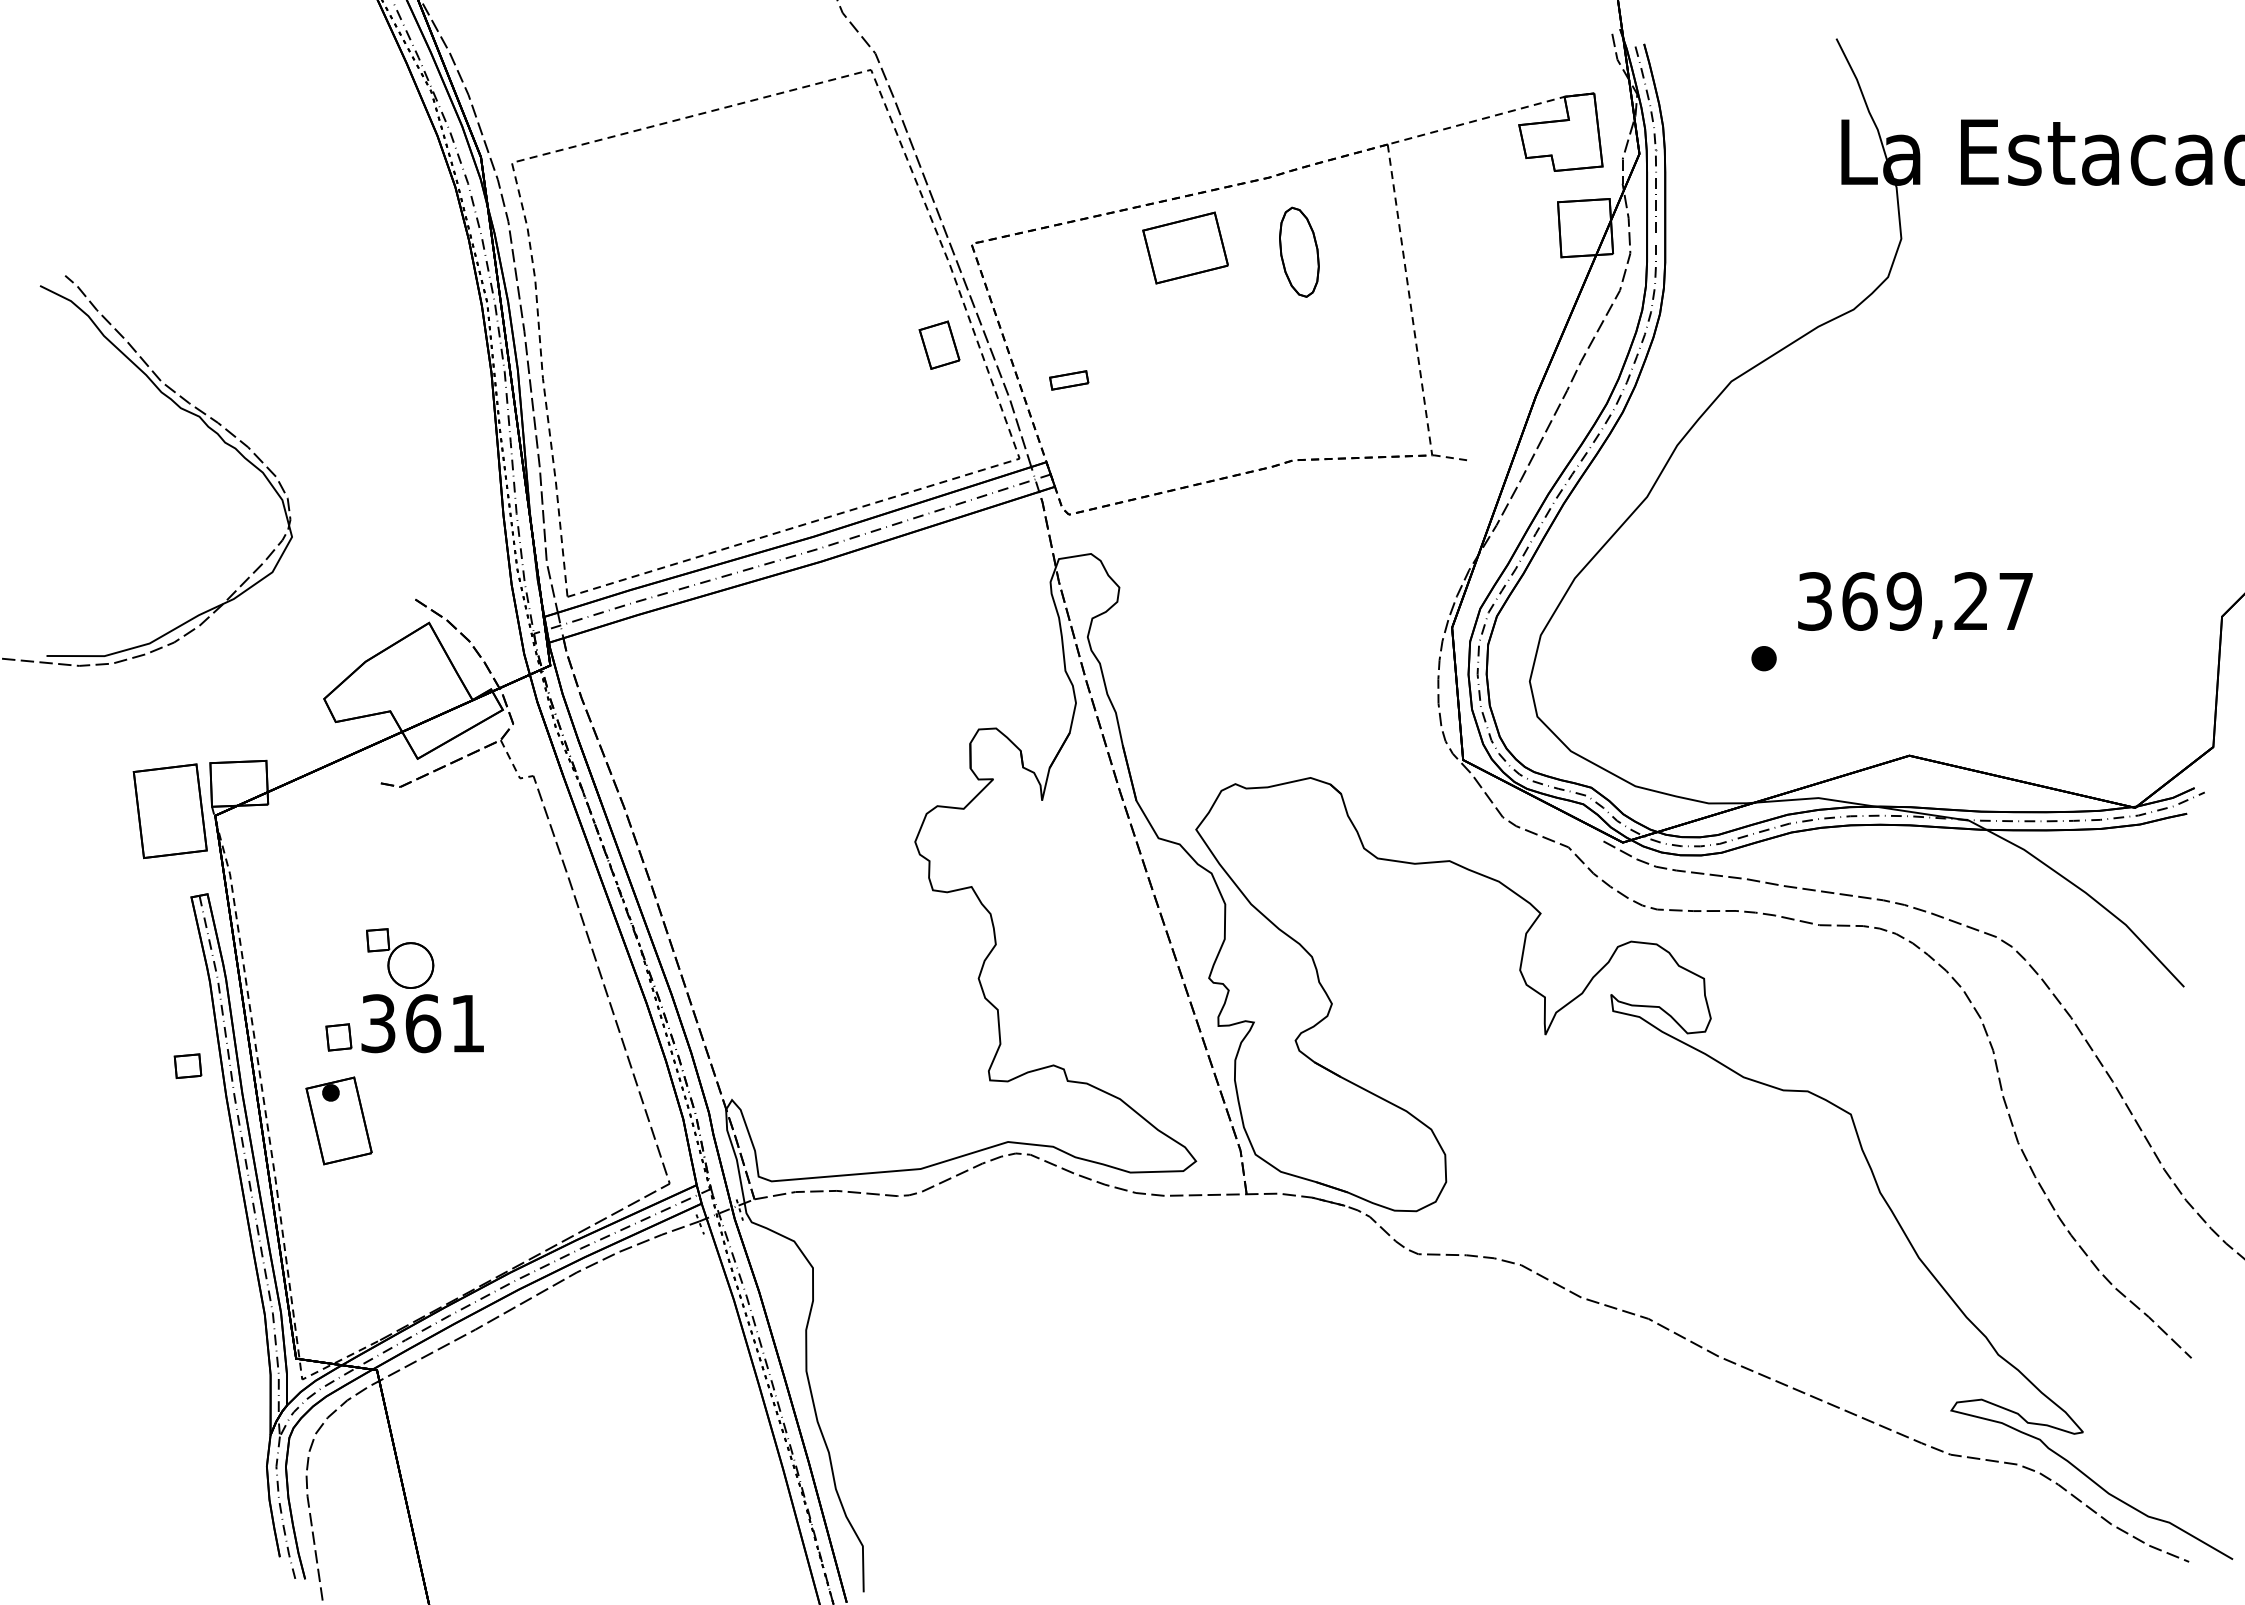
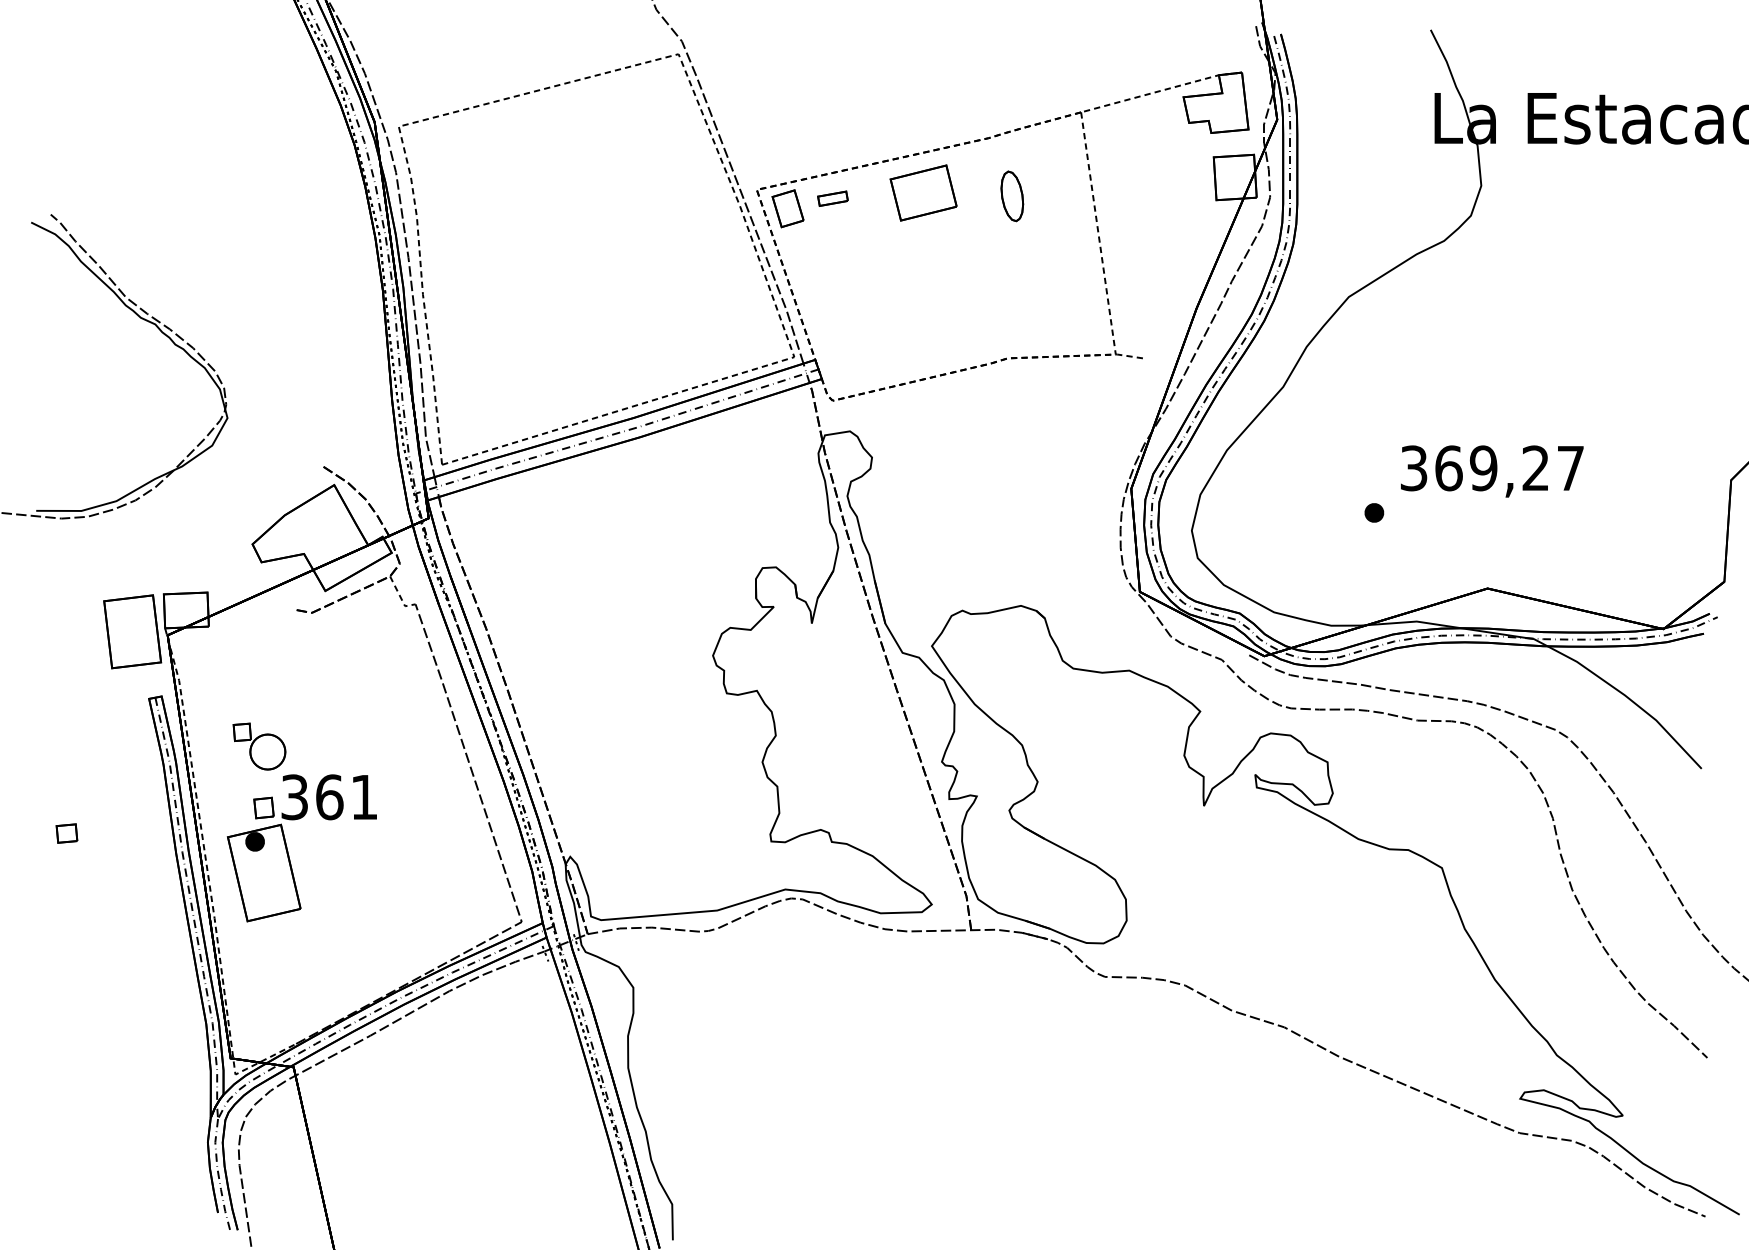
part: (1299, 252) -> (1012, 196), size x0.71
part: (939, 344) -> (788, 208), moved
part: (1069, 380) -> (833, 198), moved
part: (400, 958) -> (259, 746), moved
part: (187, 1066) -> (66, 833), moved
part: (338, 1120) -> (263, 872), size x1.43

